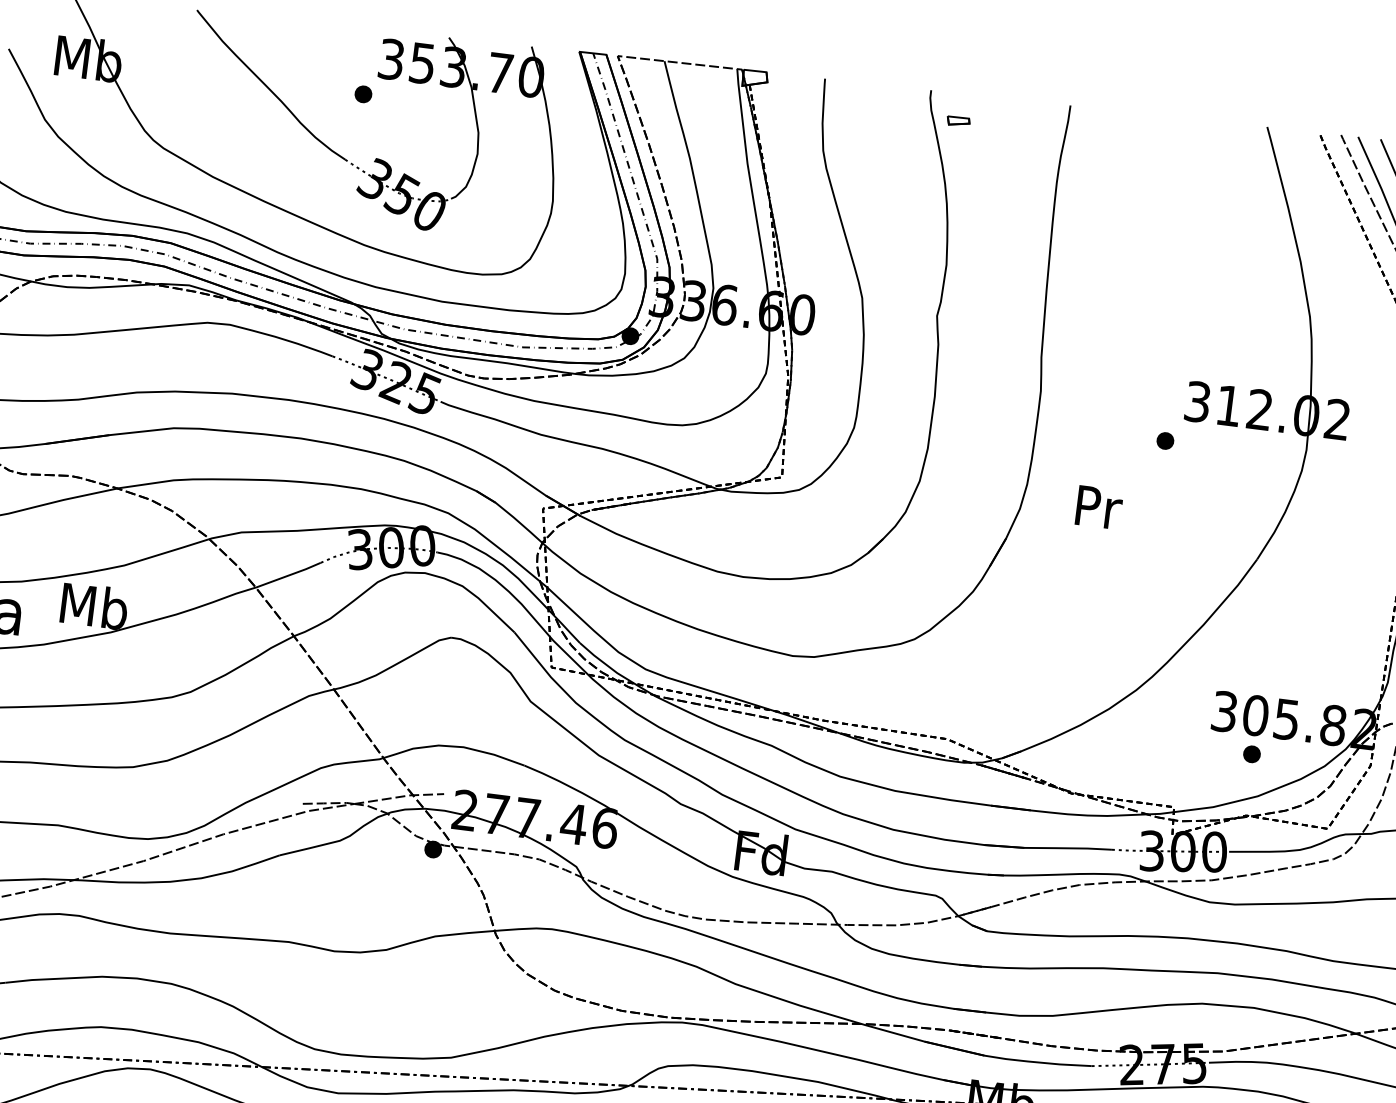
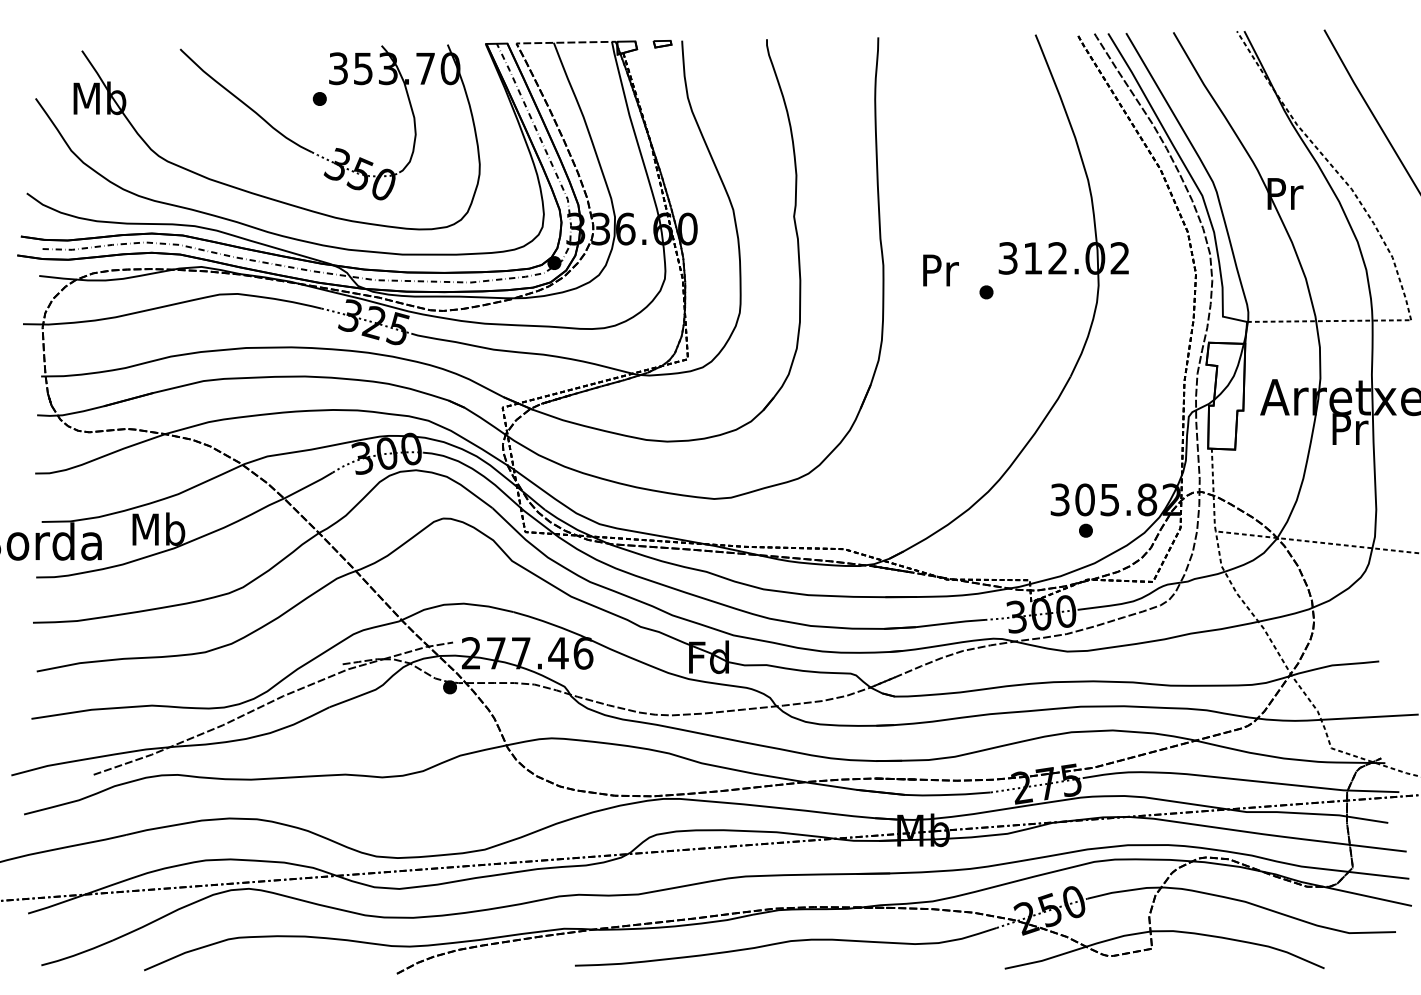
part: (958, 121) -> (662, 44), moved
text: (1098, 507) -> (940, 270), moved

